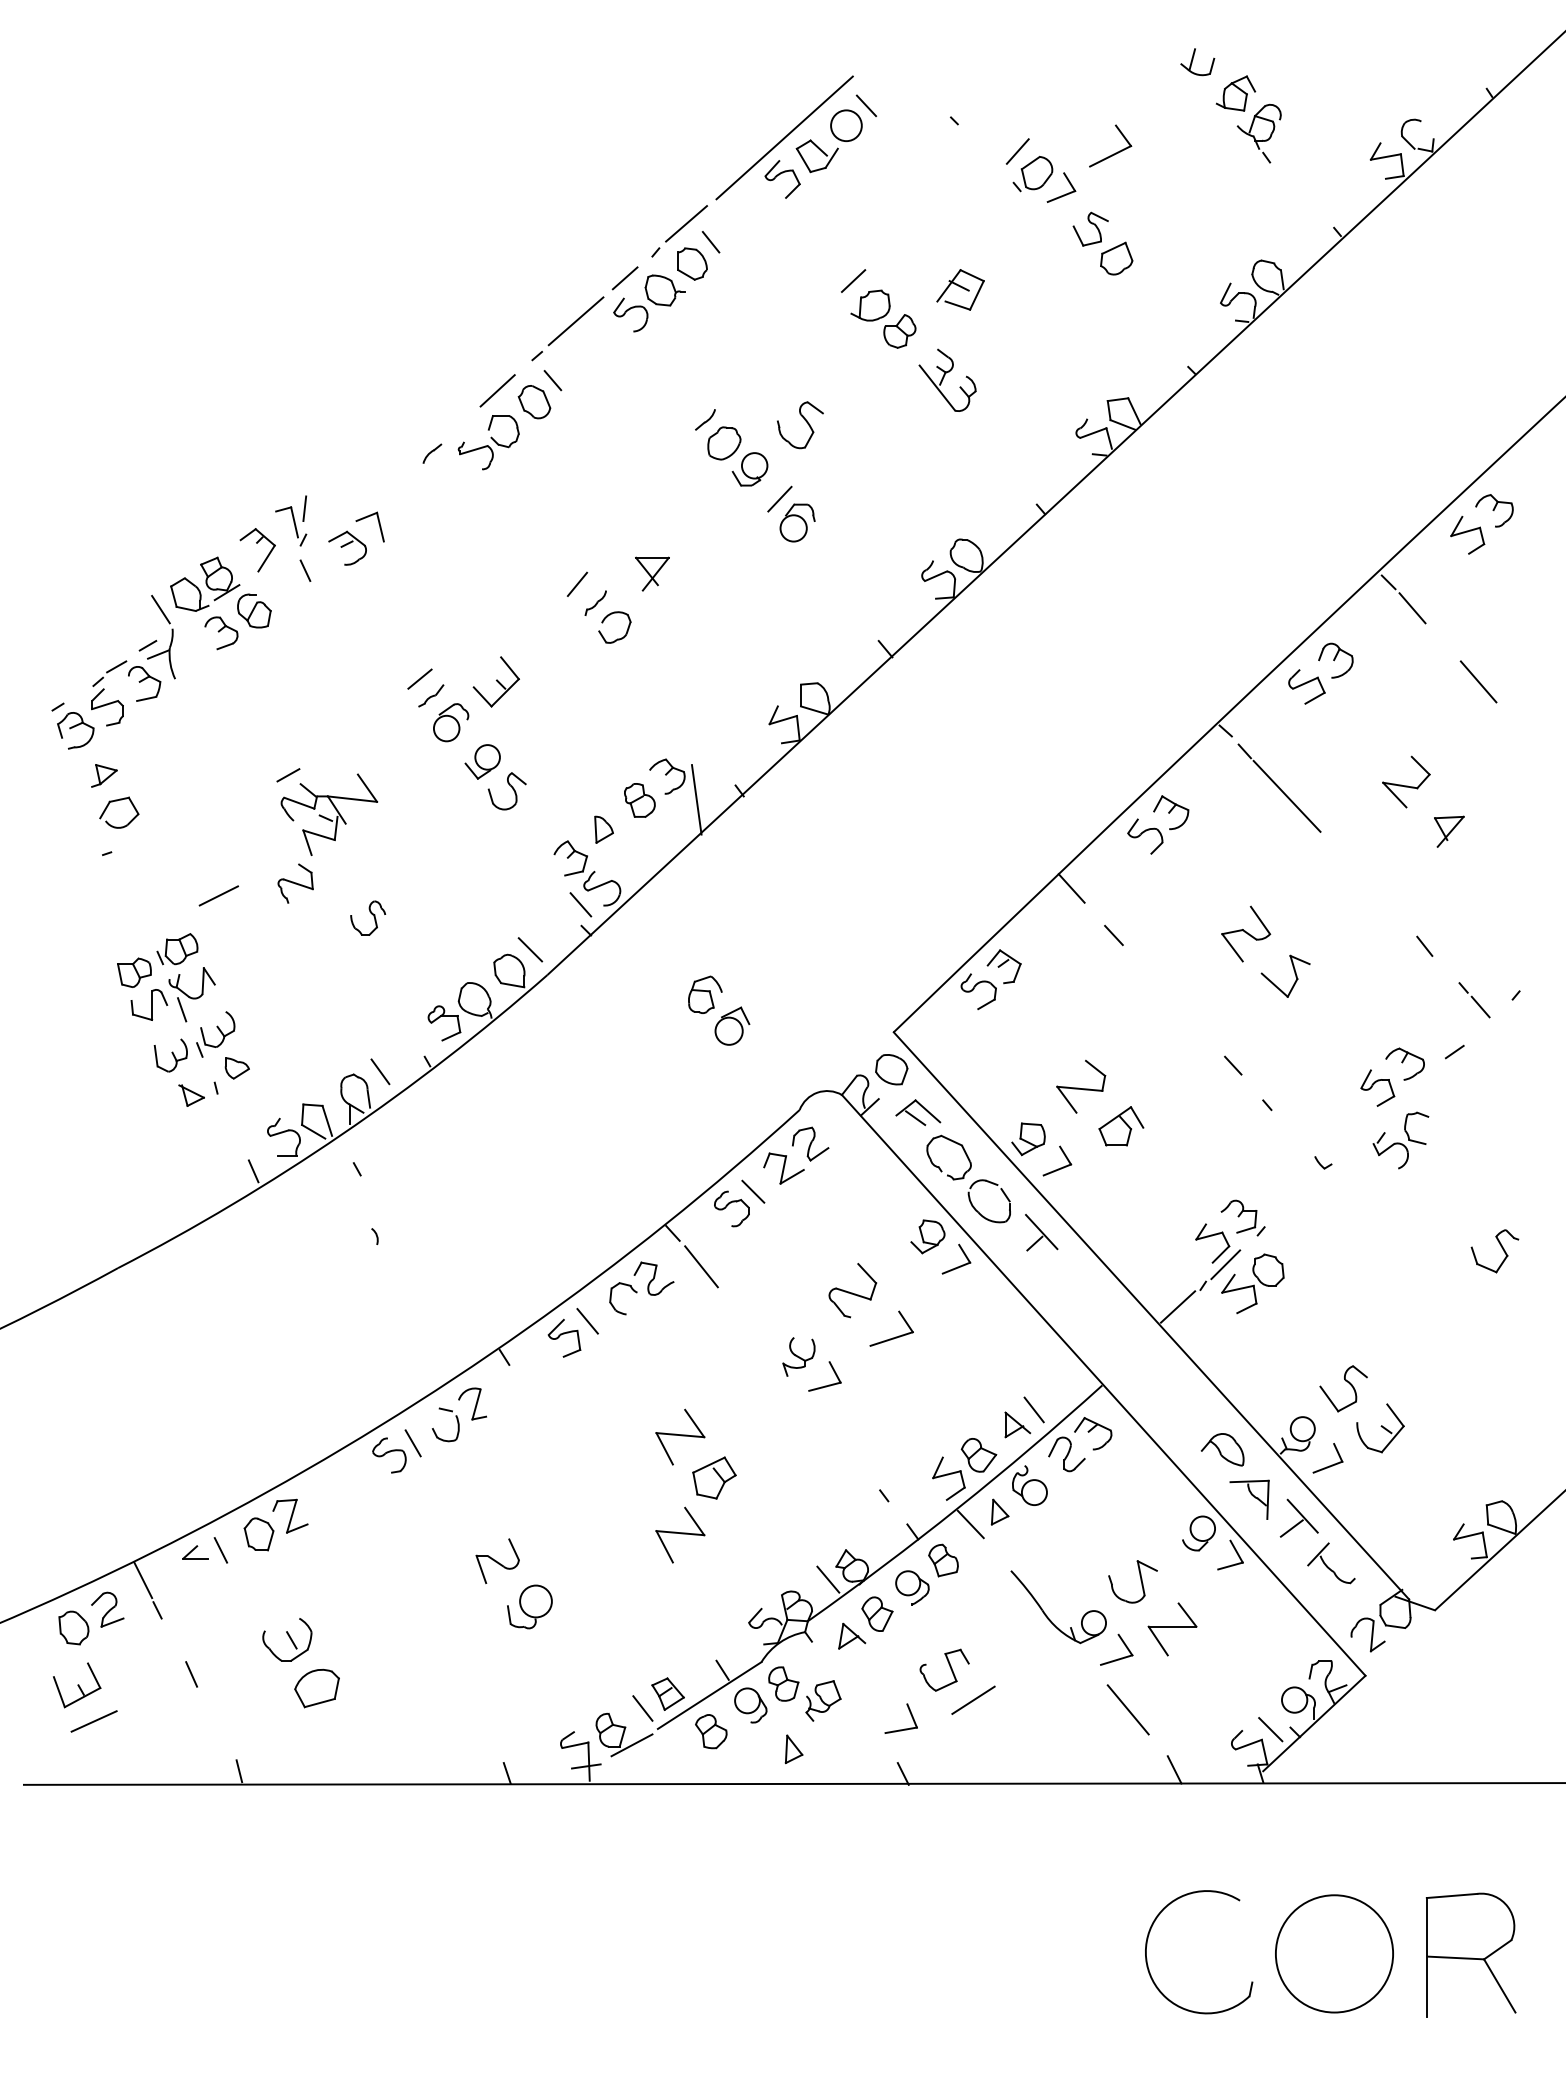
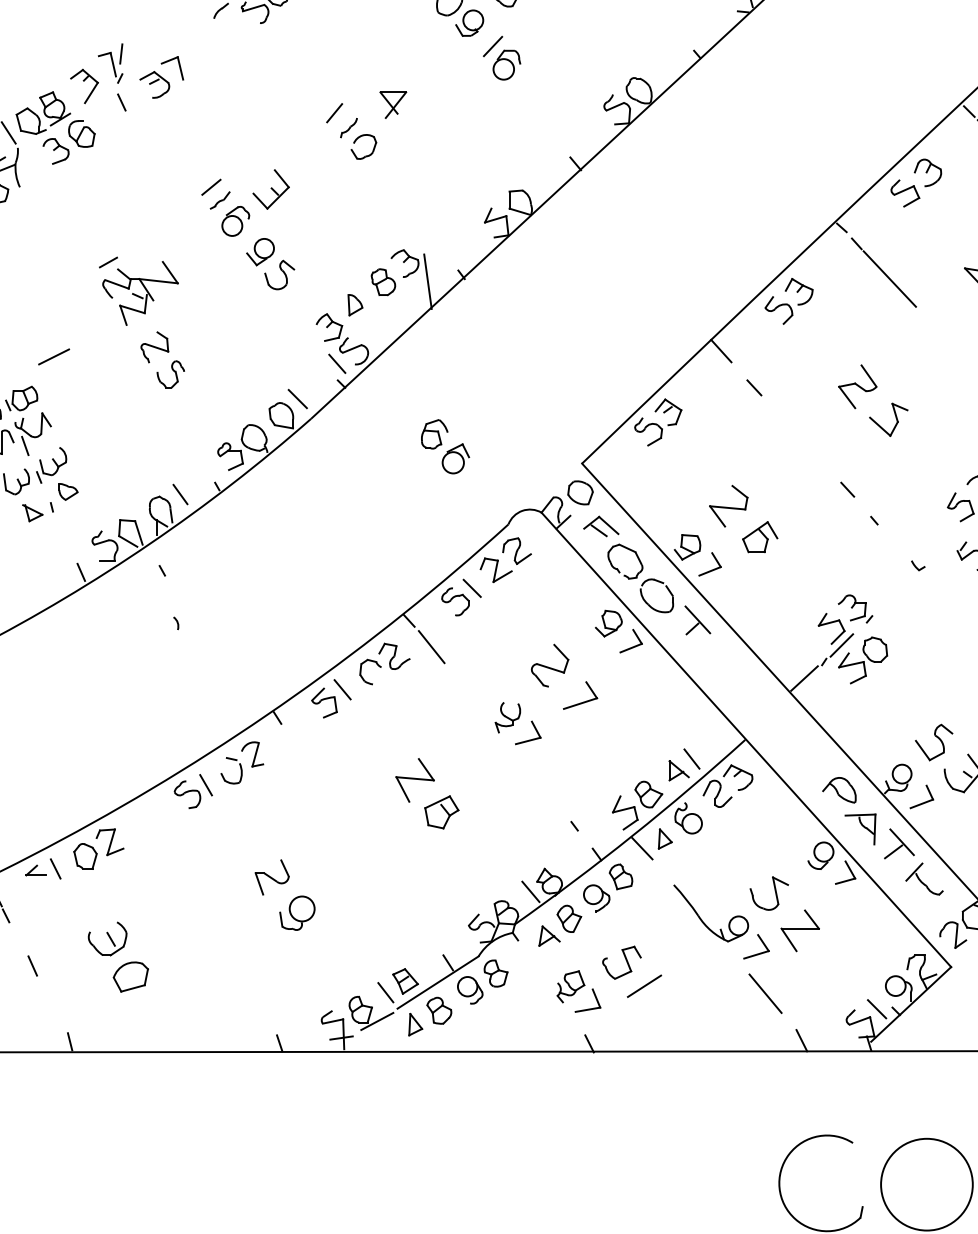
part: (295, 883) -> (154, 347), moved
part: (680, 1534) -> (415, 856), removed
part: (823, 1700) -> (570, 986), moved
part: (793, 1749) -> (415, 1024), moved

